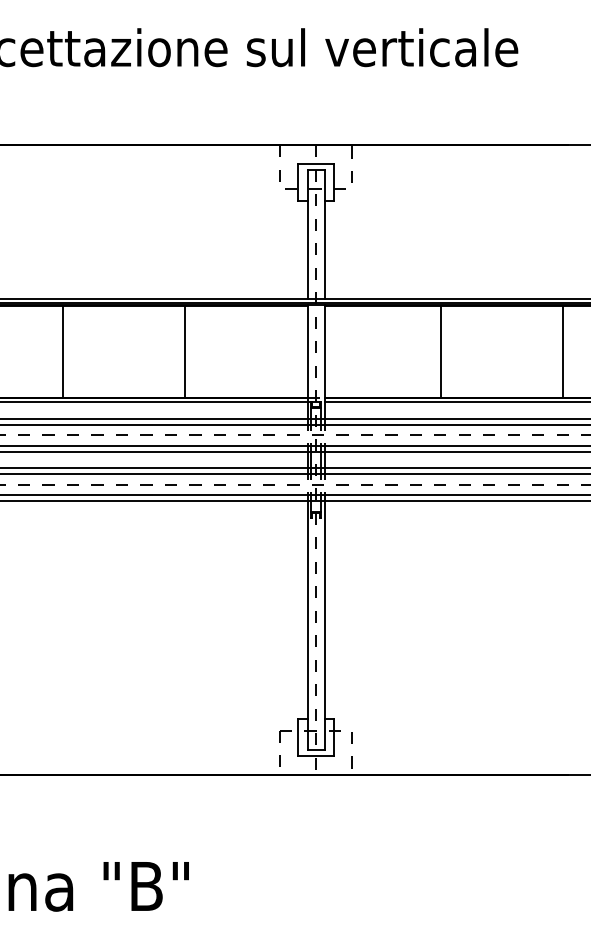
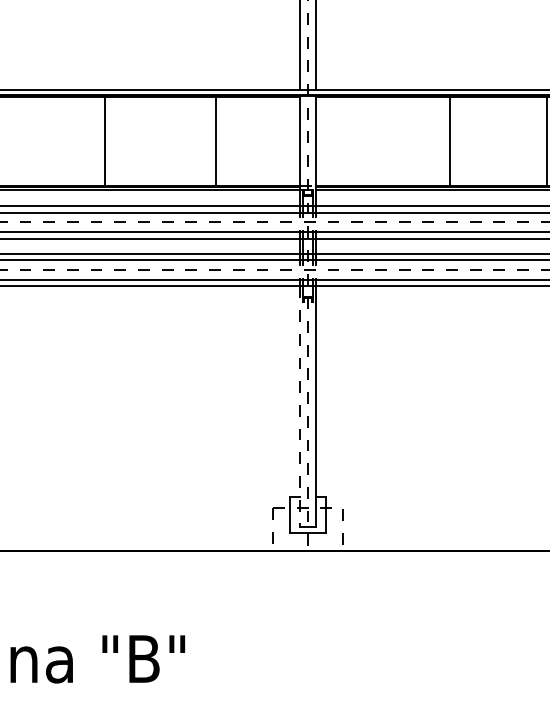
line: (62, 351) -> (105, 141), moved
line: (185, 351) -> (216, 141), moved
line: (440, 351) -> (449, 141), moved
line: (307, 625) -> (299, 406), solid -> dashed

